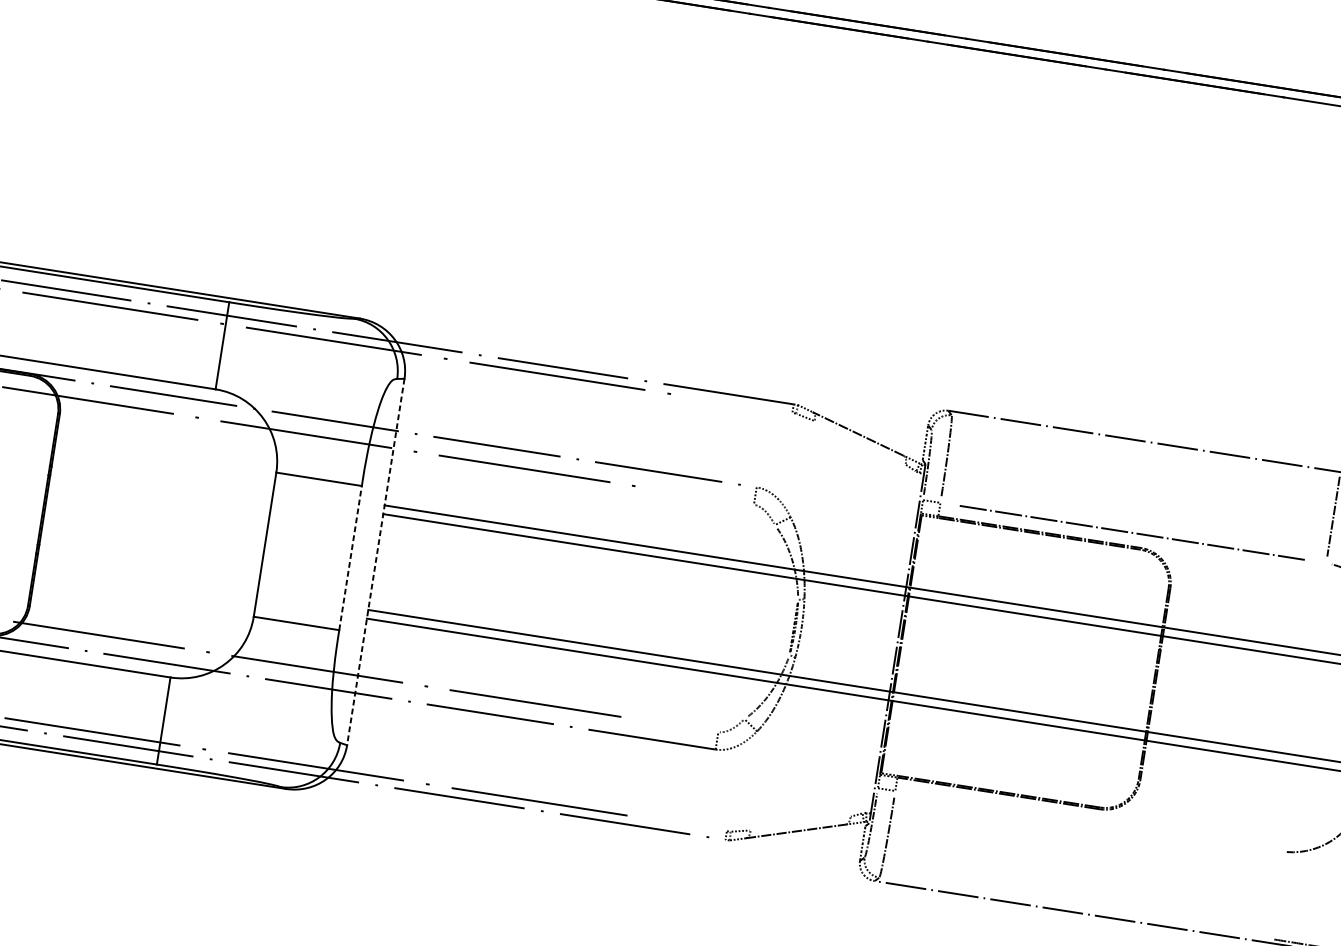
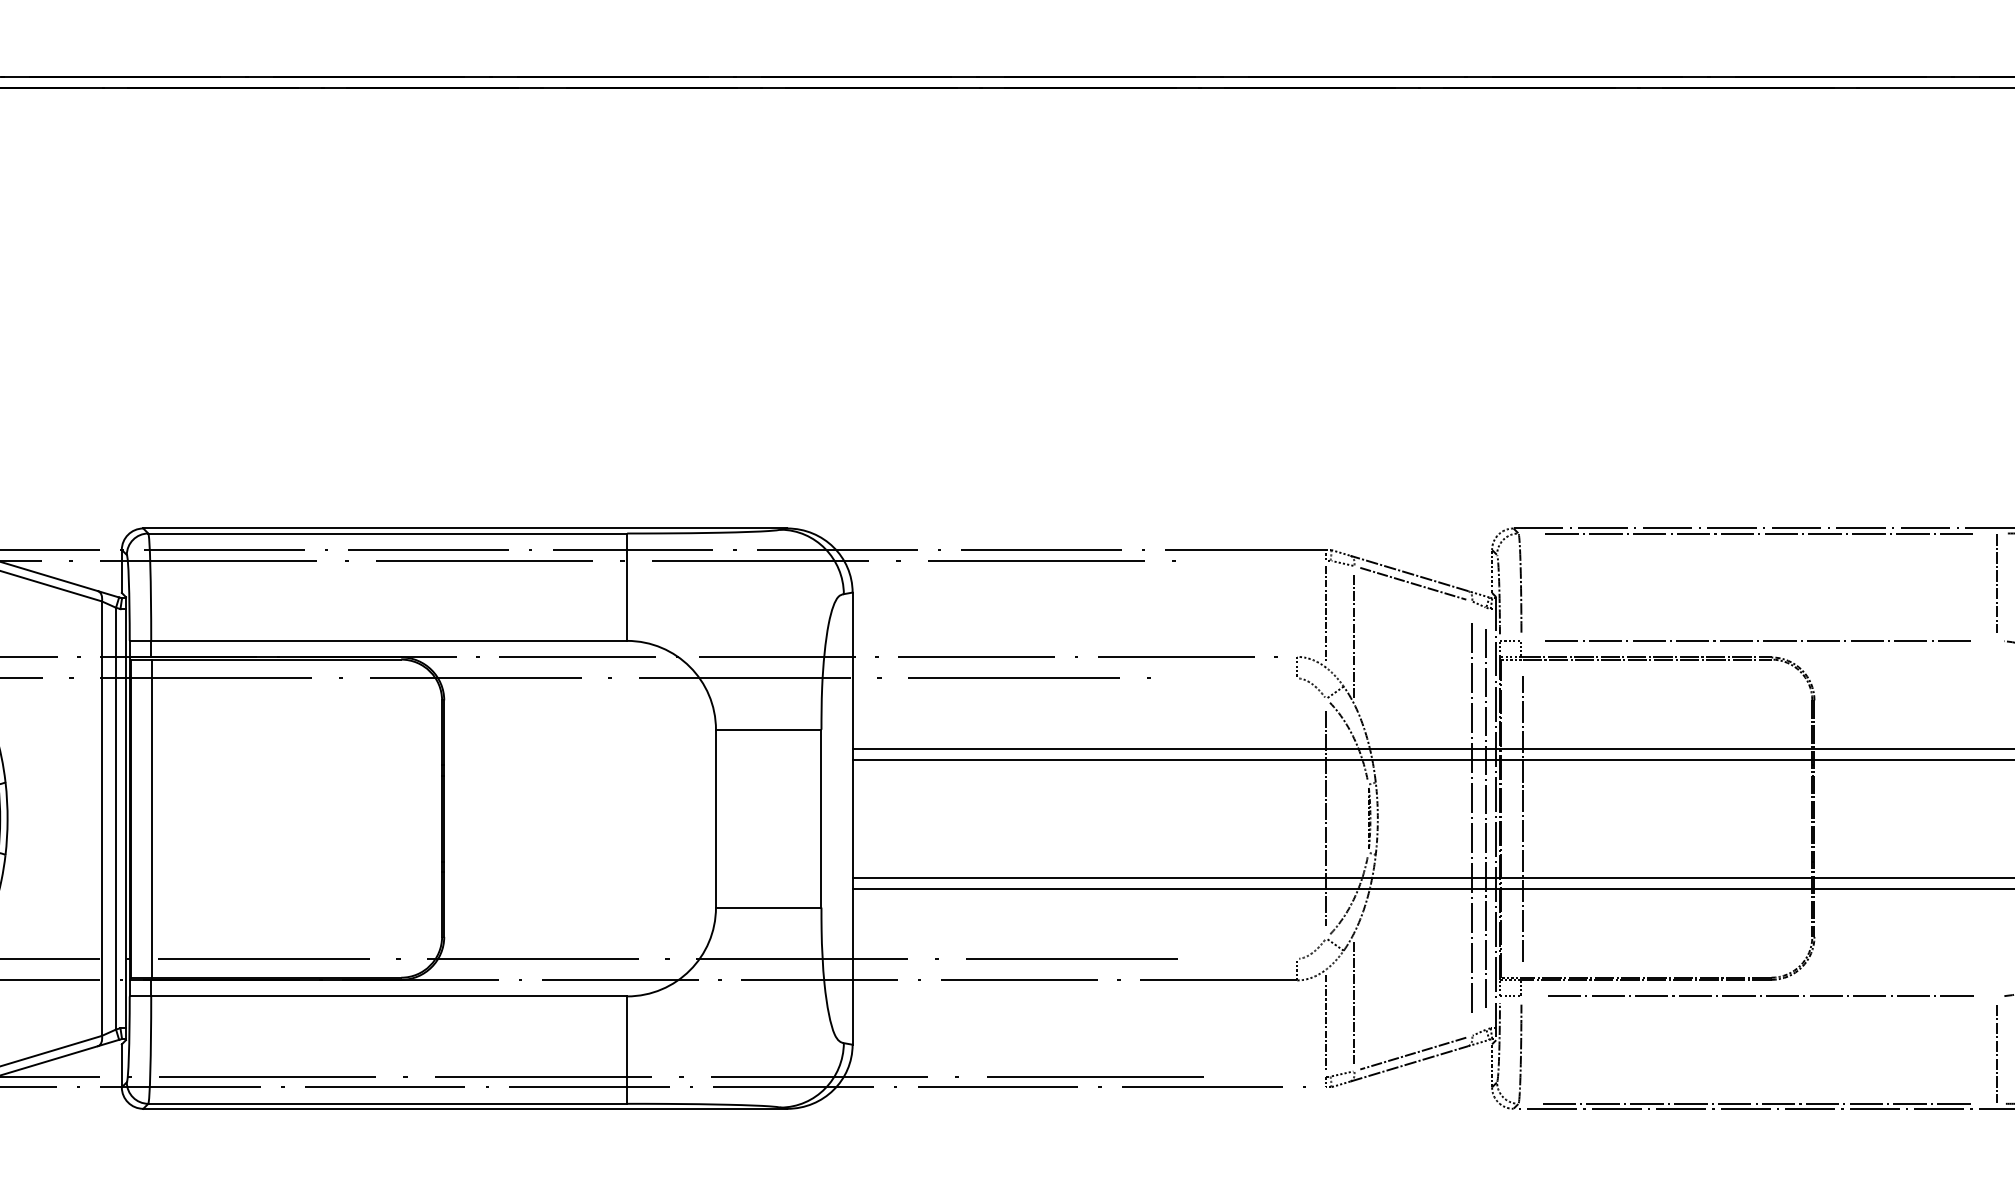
line: (860, 442) -> (1413, 583), added
line: (1145, 445) -> (1757, 533), added
line: (785, 456) -> (1326, 614), added
line: (805, 477) -> (1354, 635), added
line: (350, 557) -> (821, 818), dashed -> solid
line: (375, 562) -> (852, 819), dashed -> solid
line: (759, 622) -> (1326, 818), added
line: (878, 640) -> (1472, 818), added
line: (889, 642) -> (1486, 818), added
line: (918, 646) -> (1522, 818), added
line: (759, 773) -> (1354, 1001), added
line: (734, 787) -> (1326, 1022), added
line: (1088, 821) -> (1759, 996), added
line: (800, 823) -> (1413, 1053), added
line: (1273, 897) -> (1997, 1053), added
line: (1073, 907) -> (1757, 1103), added

